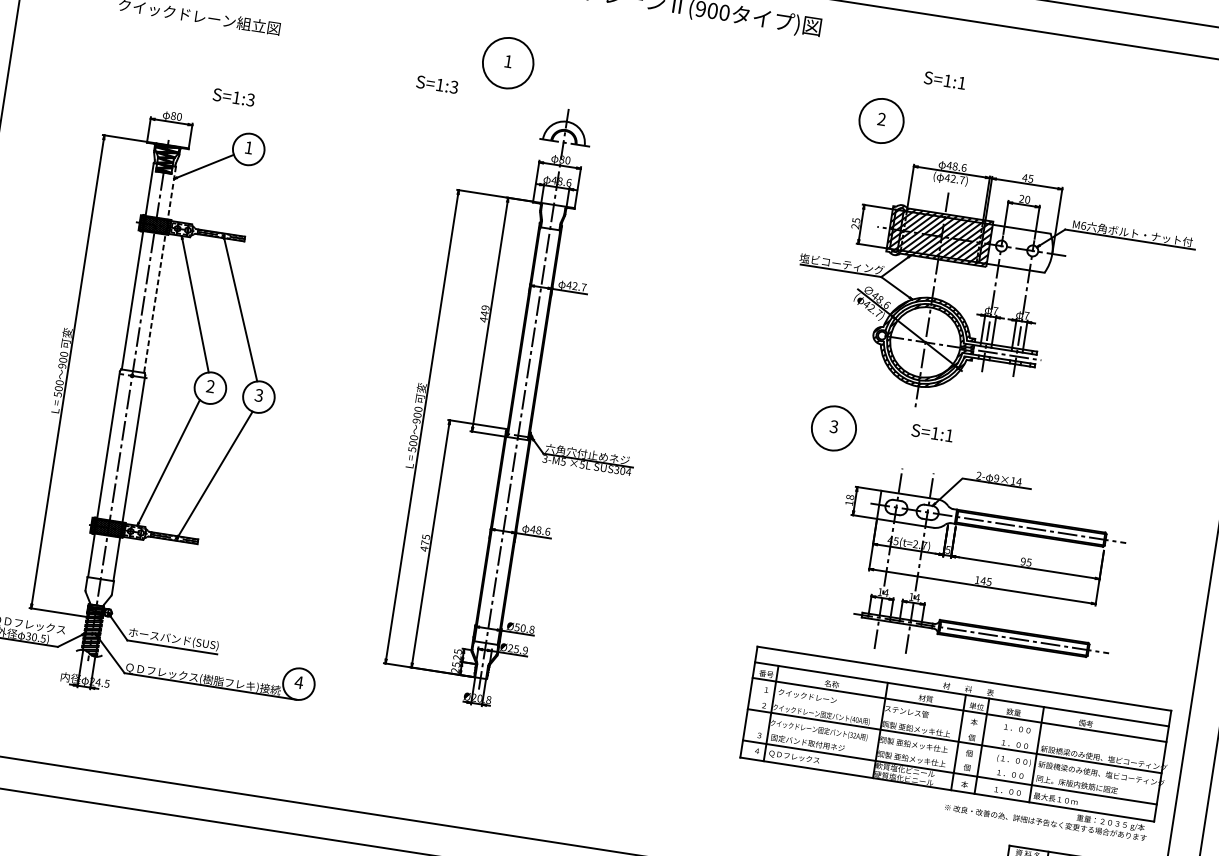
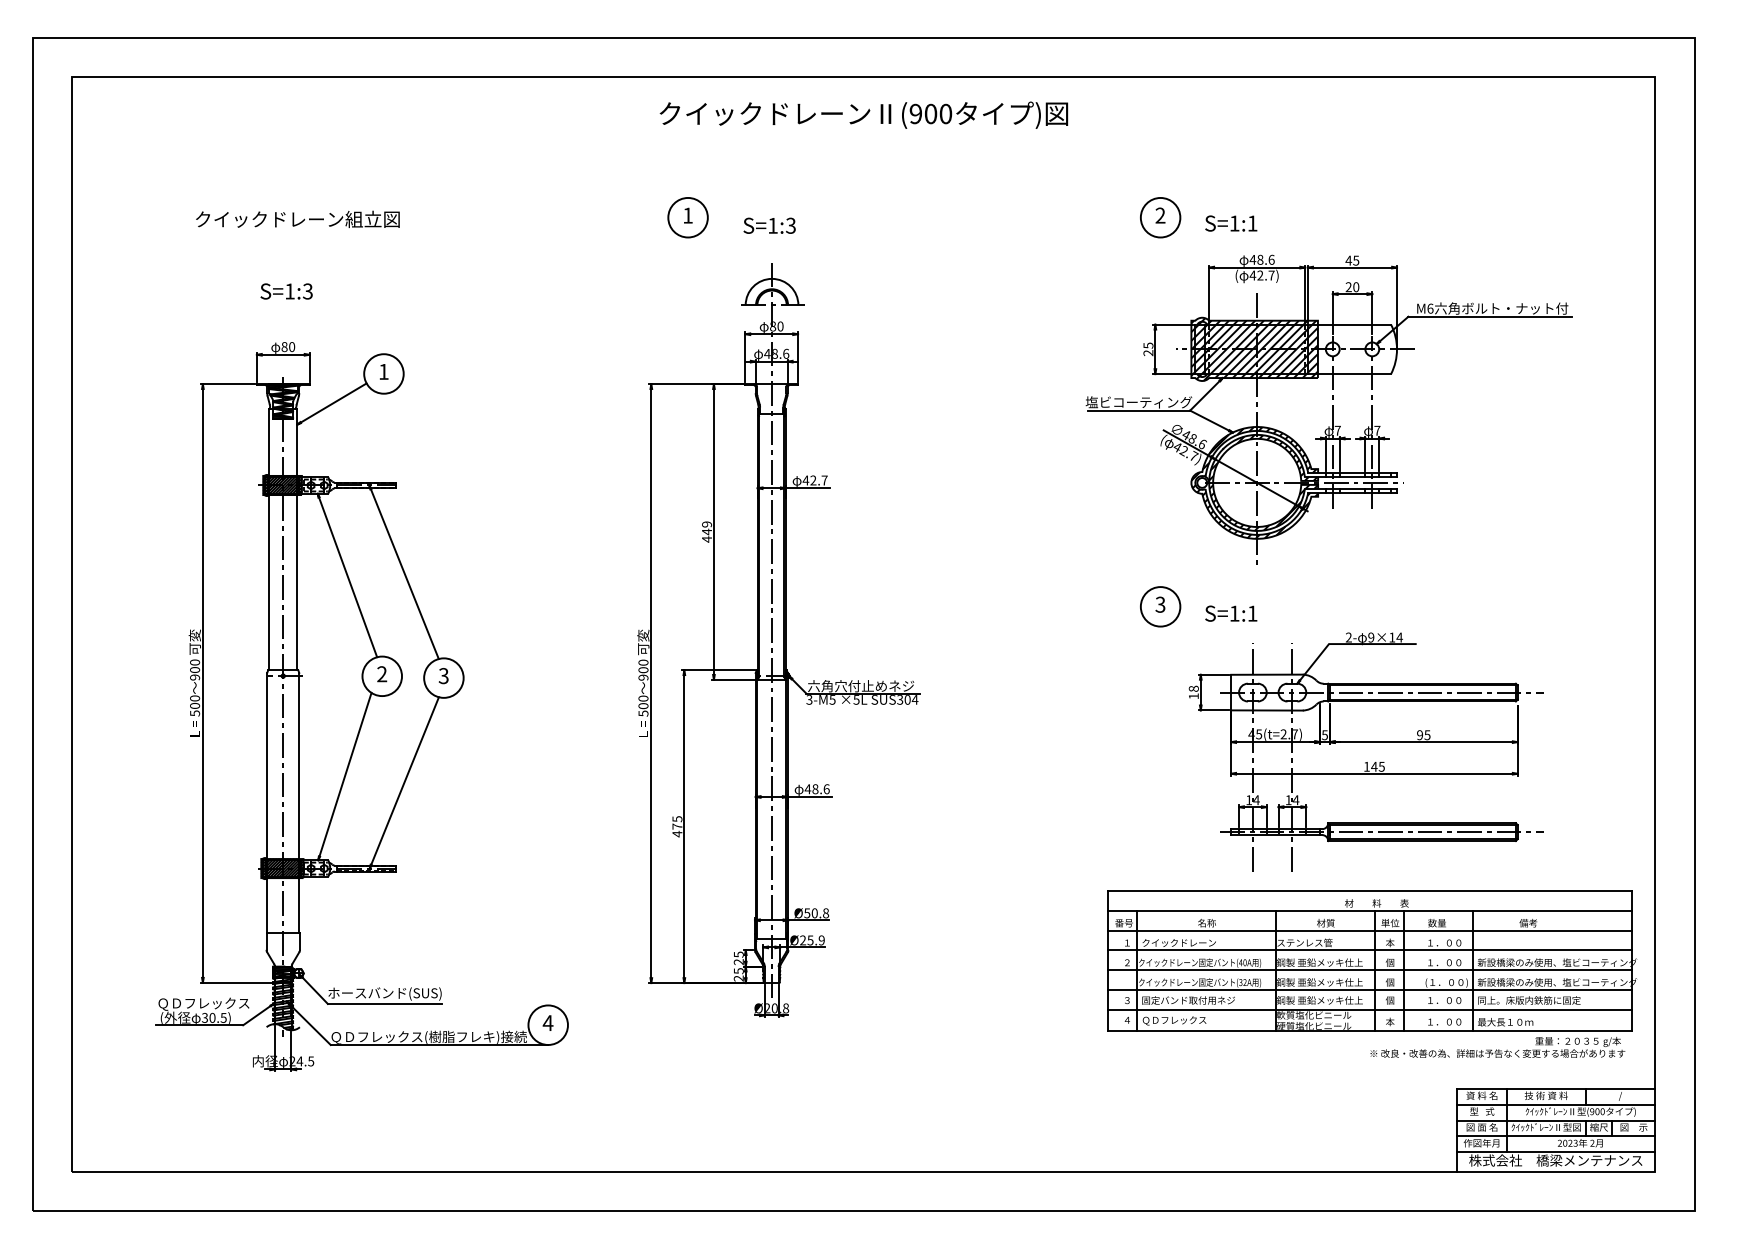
circle: (507, 62) -> (687, 217), size x0.62
text: (945, 80) -> (1231, 223), moved
text: (437, 84) -> (769, 225), moved
text: (233, 97) -> (286, 291), moved
circle: (881, 120) -> (1160, 217), size x0.71
line: (160, 269) -> (297, 539), dashed -> solid
circle: (833, 428) -> (1160, 606), size x0.71
text: (932, 432) -> (1231, 613), moved
line: (957, 725) -> (1369, 950), added
line: (952, 756) -> (1369, 989), added

